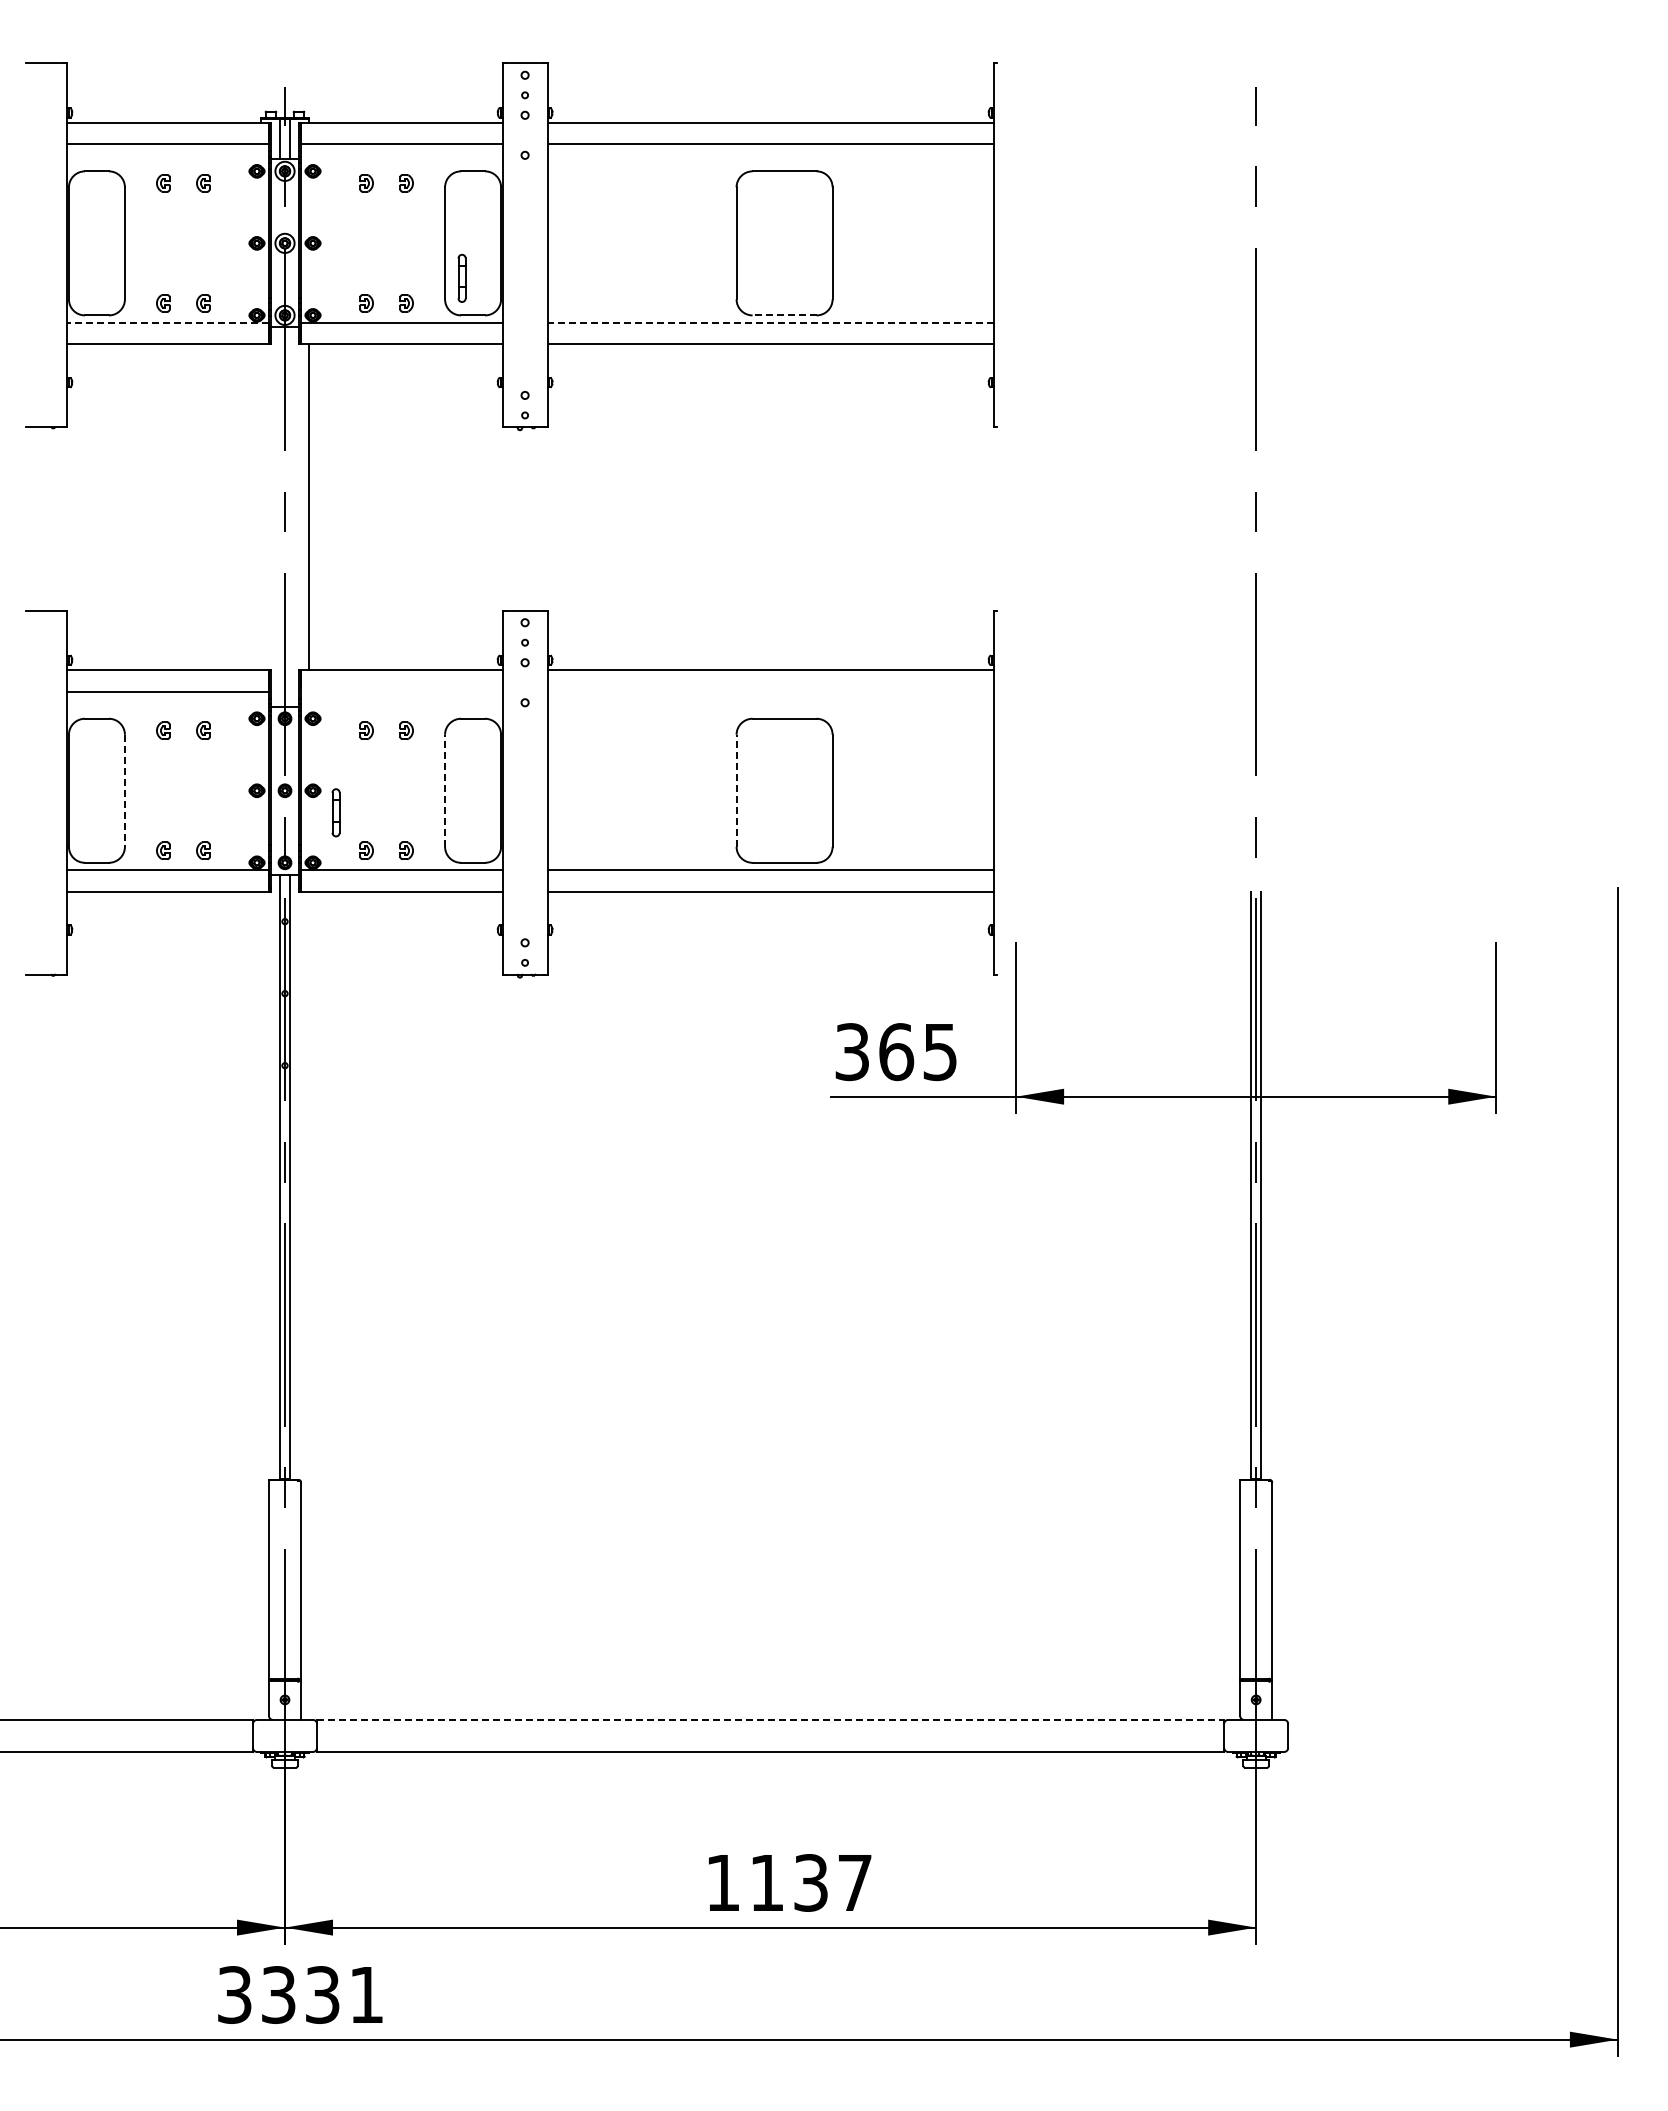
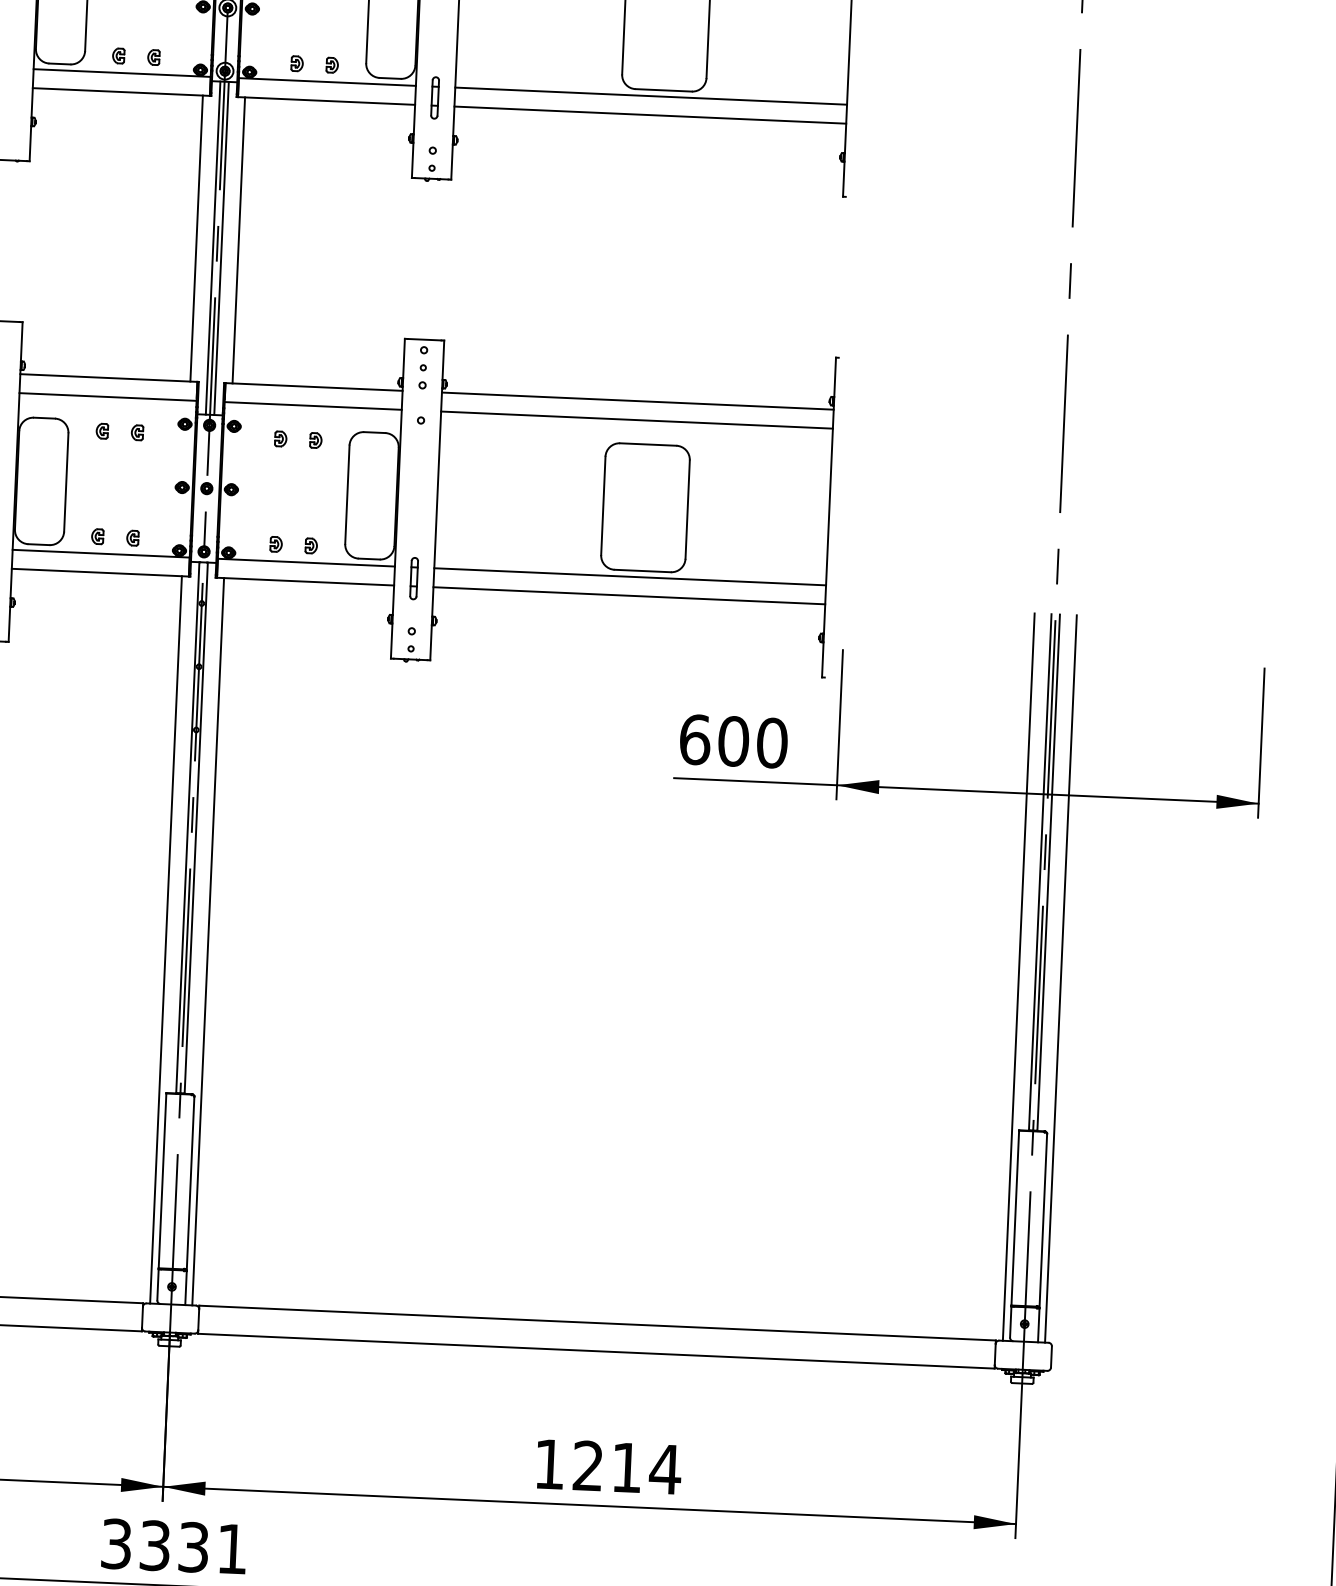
part: (461, 277) -> (434, 97), moved
line: (784, 315) -> (663, 90), dashed -> solid
line: (168, 322) -> (122, 72), dashed -> solid
line: (770, 322) -> (651, 96), dashed -> solid
line: (261, 506) -> (197, 238), added
line: (280, 516) -> (213, 247), added
line: (289, 516) -> (221, 247), added
line: (401, 691) -> (312, 405), added
line: (770, 691) -> (636, 420), added
line: (445, 790) -> (347, 494), dashed -> solid
line: (736, 790) -> (603, 505), dashed -> solid
line: (124, 791) -> (65, 483), dashed -> solid
part: (335, 812) -> (413, 578), moved
text: (896, 1052) -> (733, 741), 365 -> 600
line: (261, 1305) -> (166, 939), added
line: (309, 1305) -> (208, 941), added
line: (1232, 1305) -> (1019, 976), added
line: (1280, 1305) -> (1061, 978), added
line: (770, 1719) -> (597, 1322), dashed -> solid
text: (811, 1882) -> (627, 1467), 1137 -> 1214

